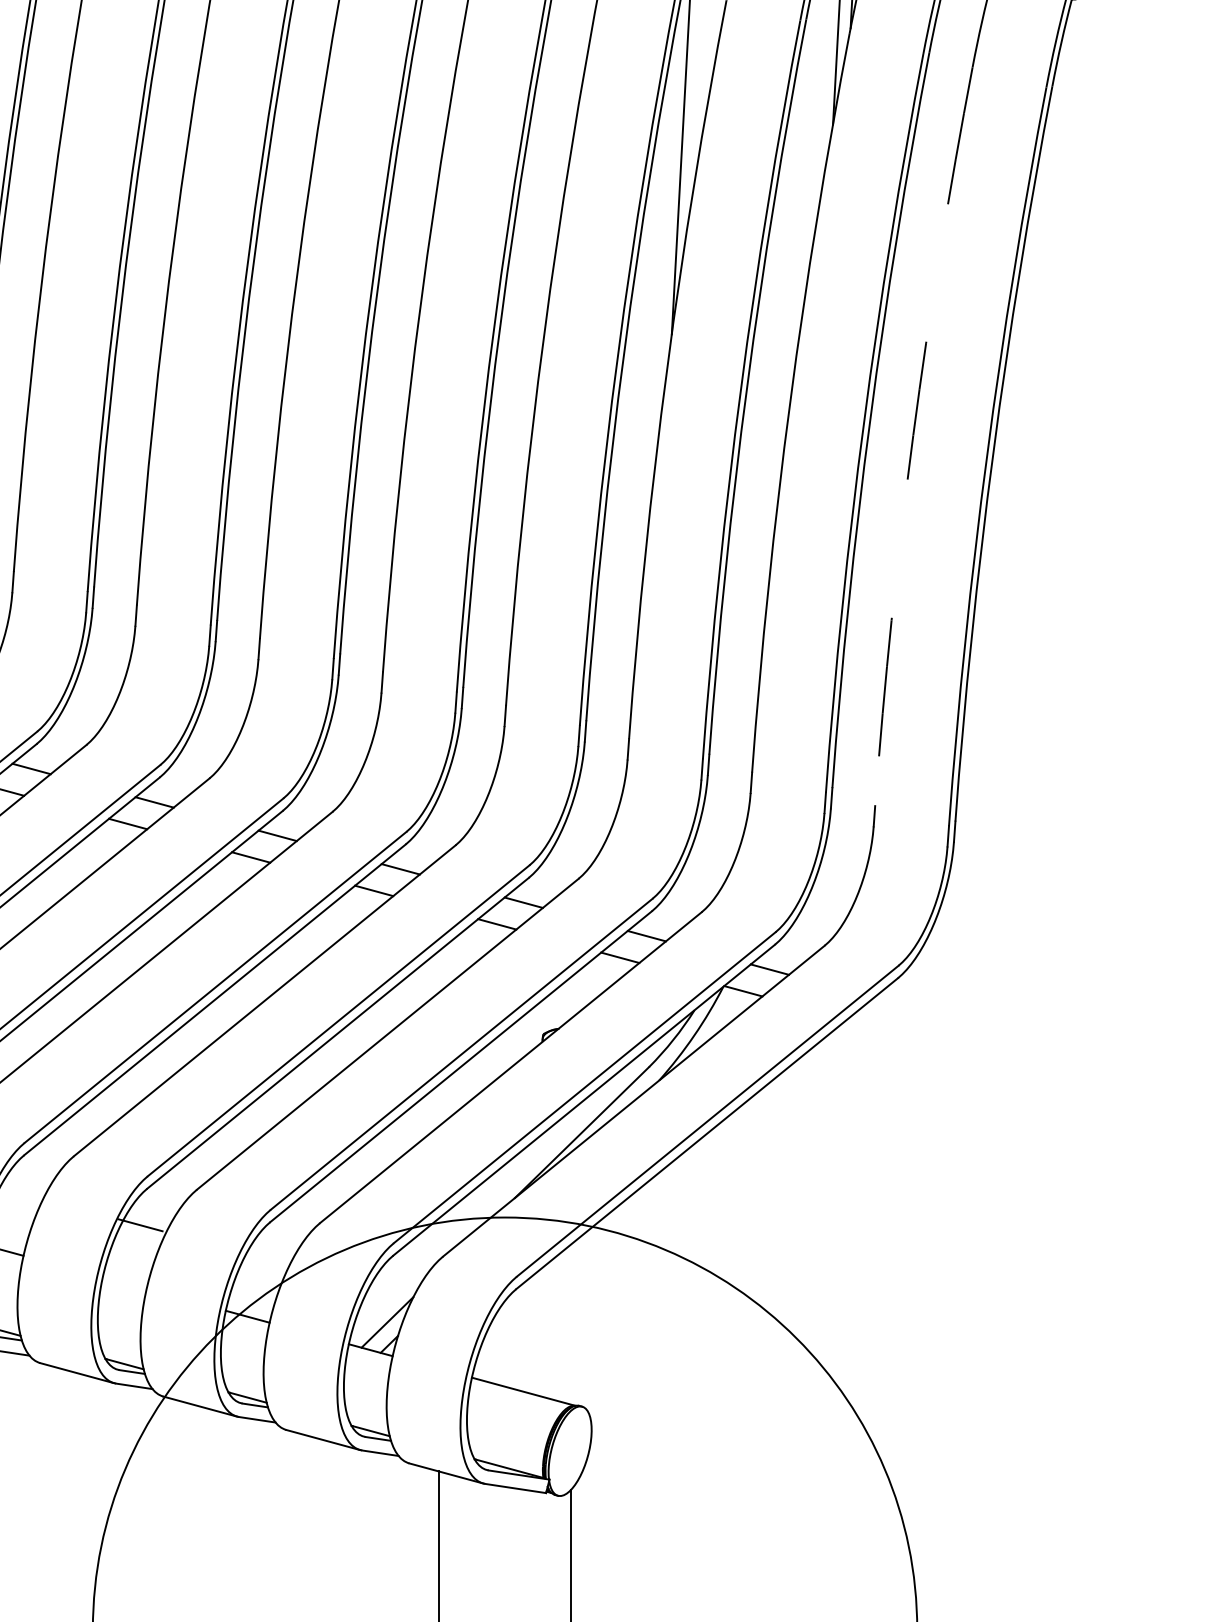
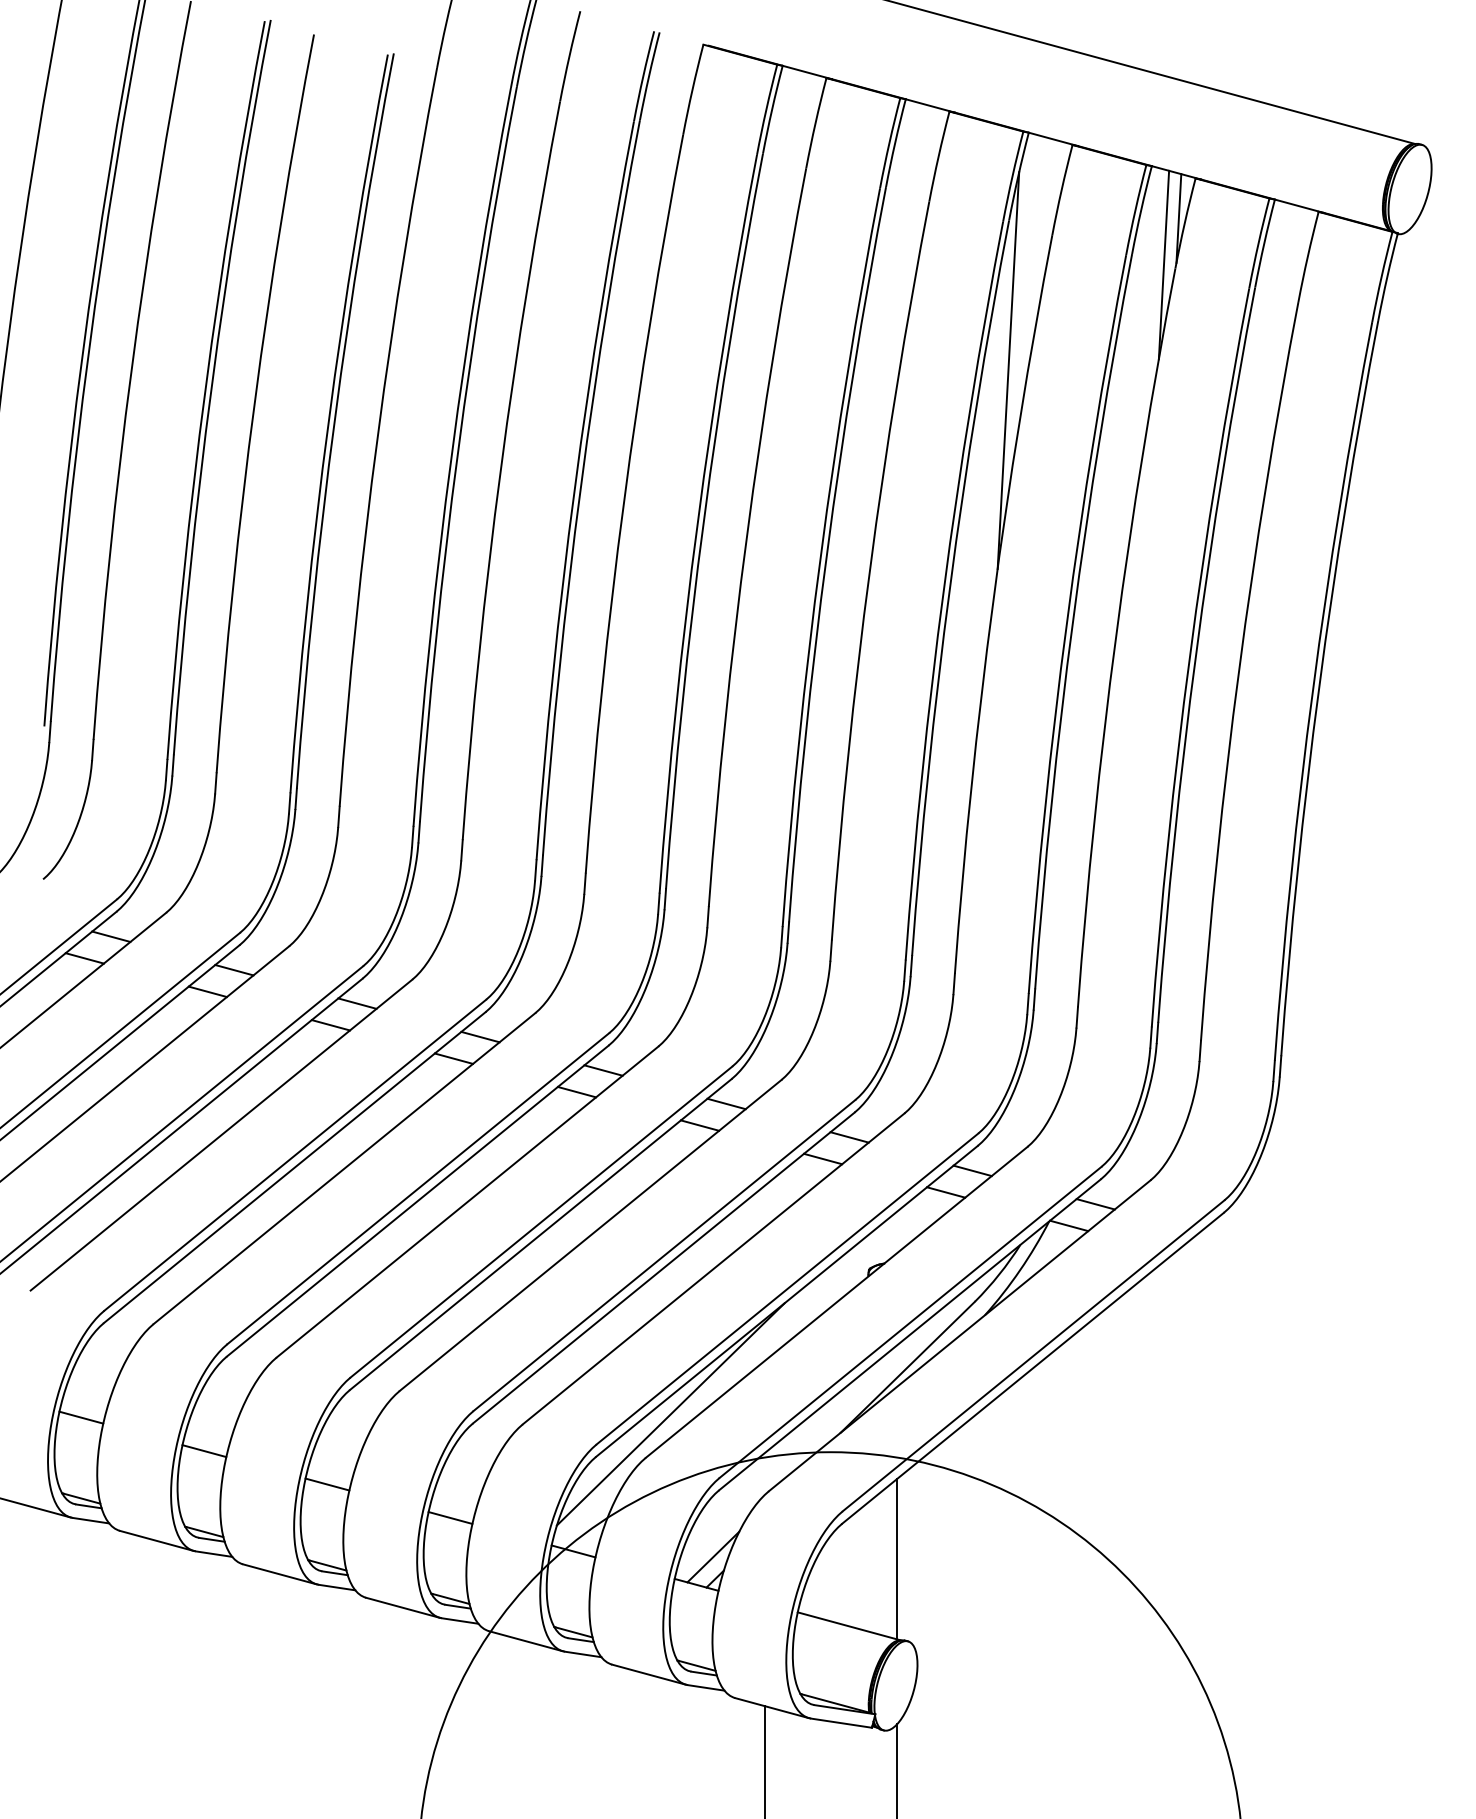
arc: (913, 435) -> (1239, 670), dashed -> solid
line: (344, 1179) -> (670, 1414), added
line: (140, 1224) -> (450, 1517), moved
line: (570, 1324) -> (896, 1559), added

